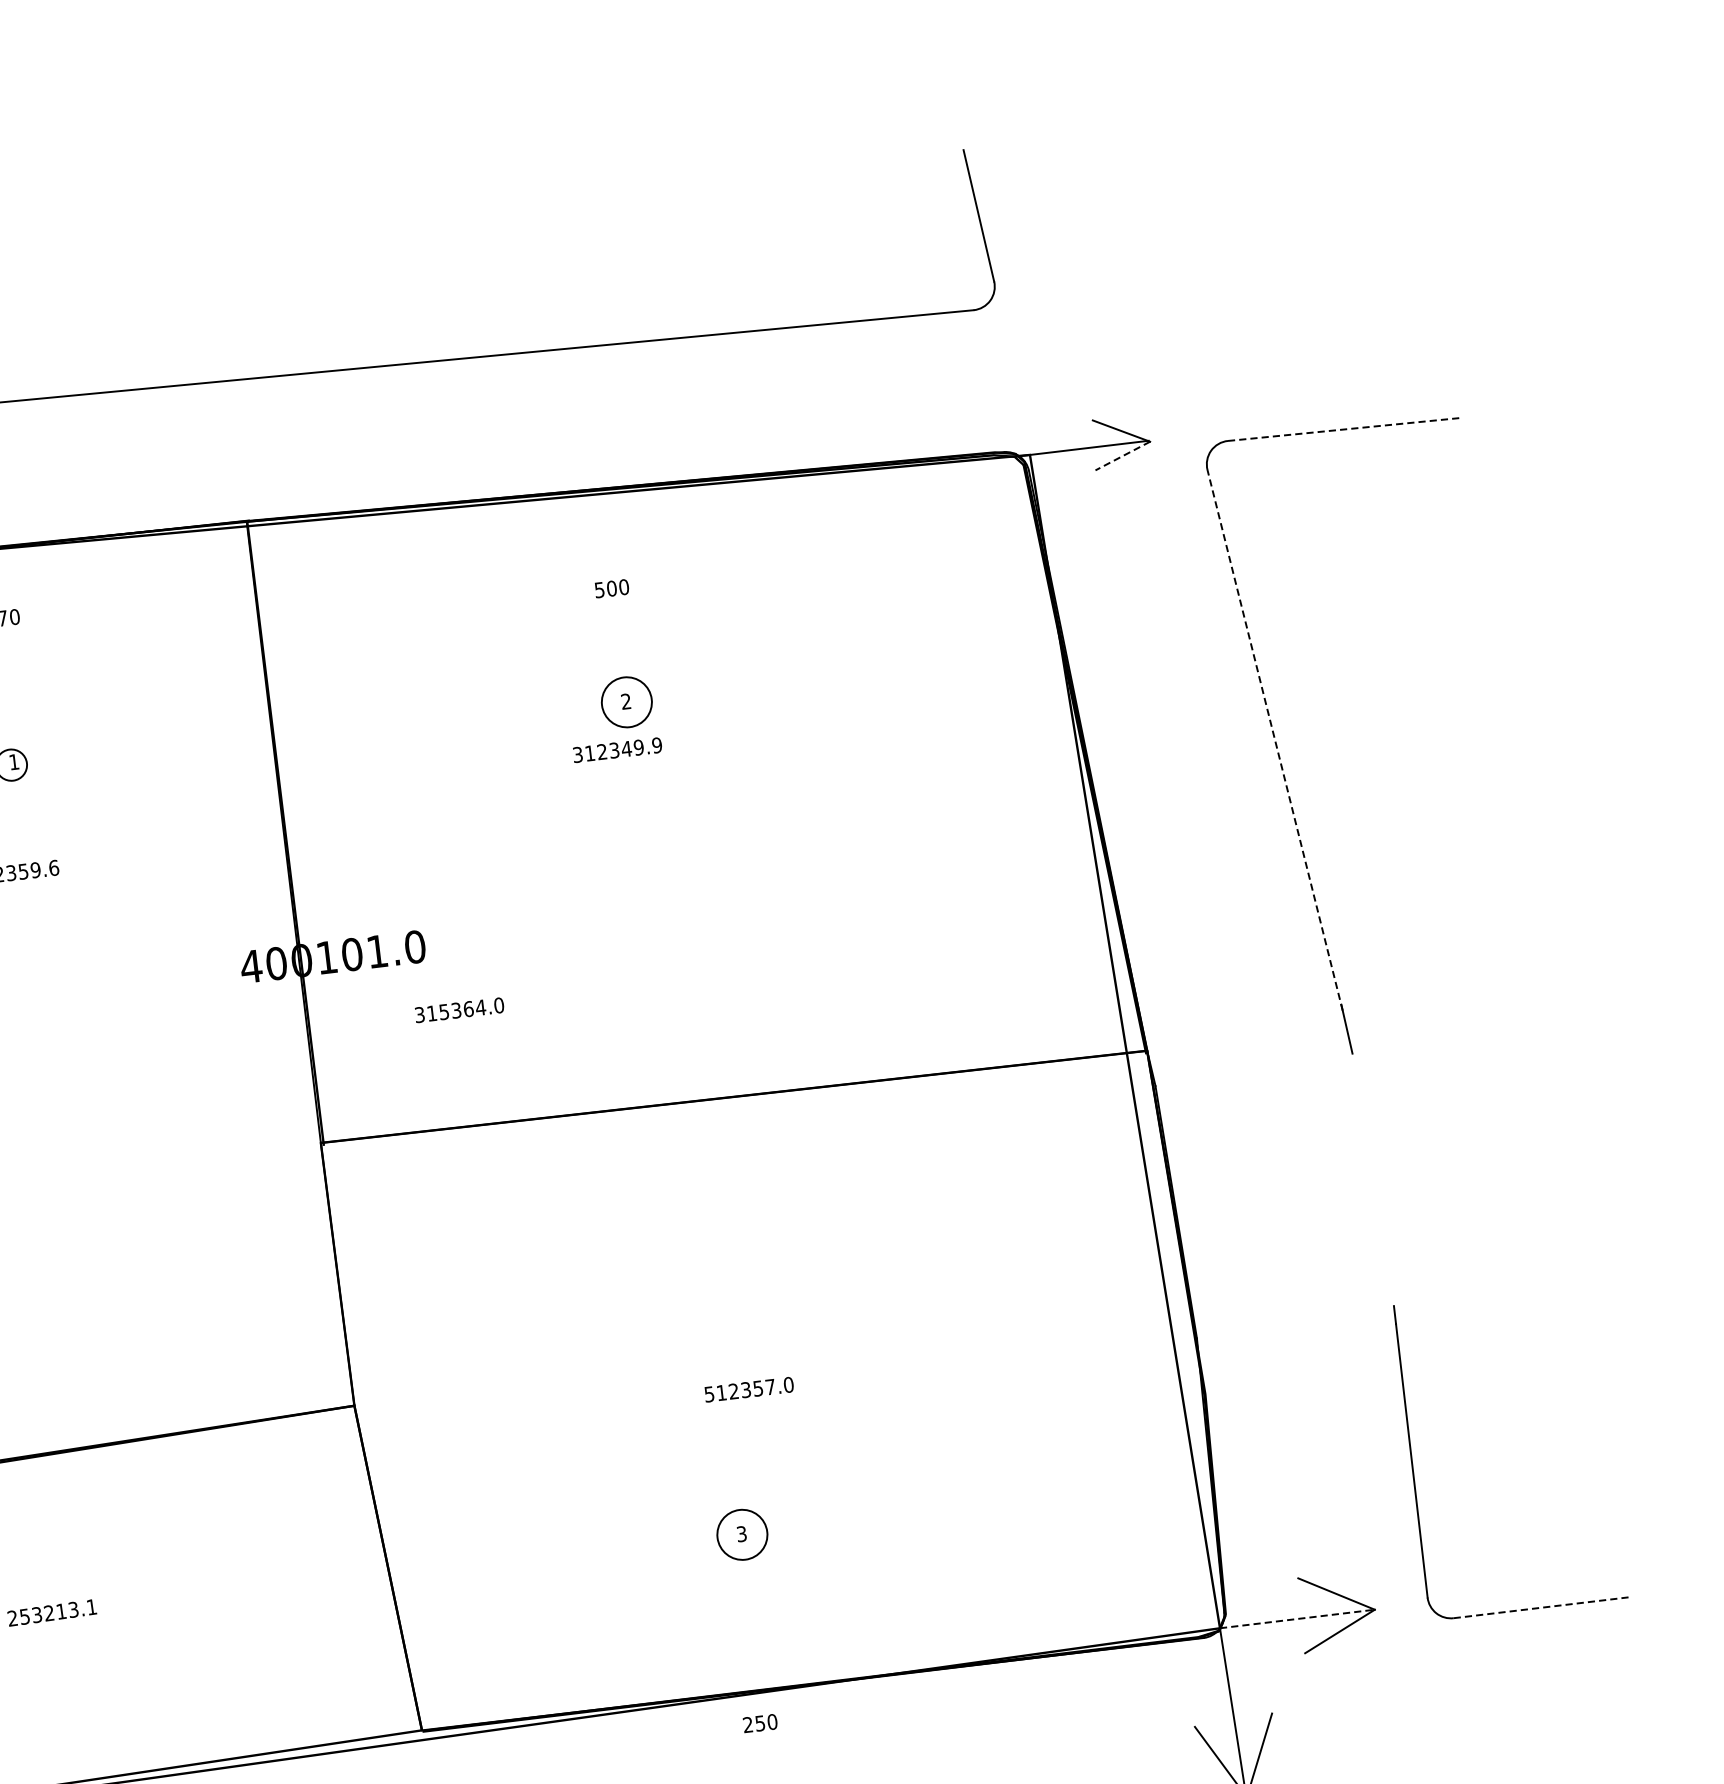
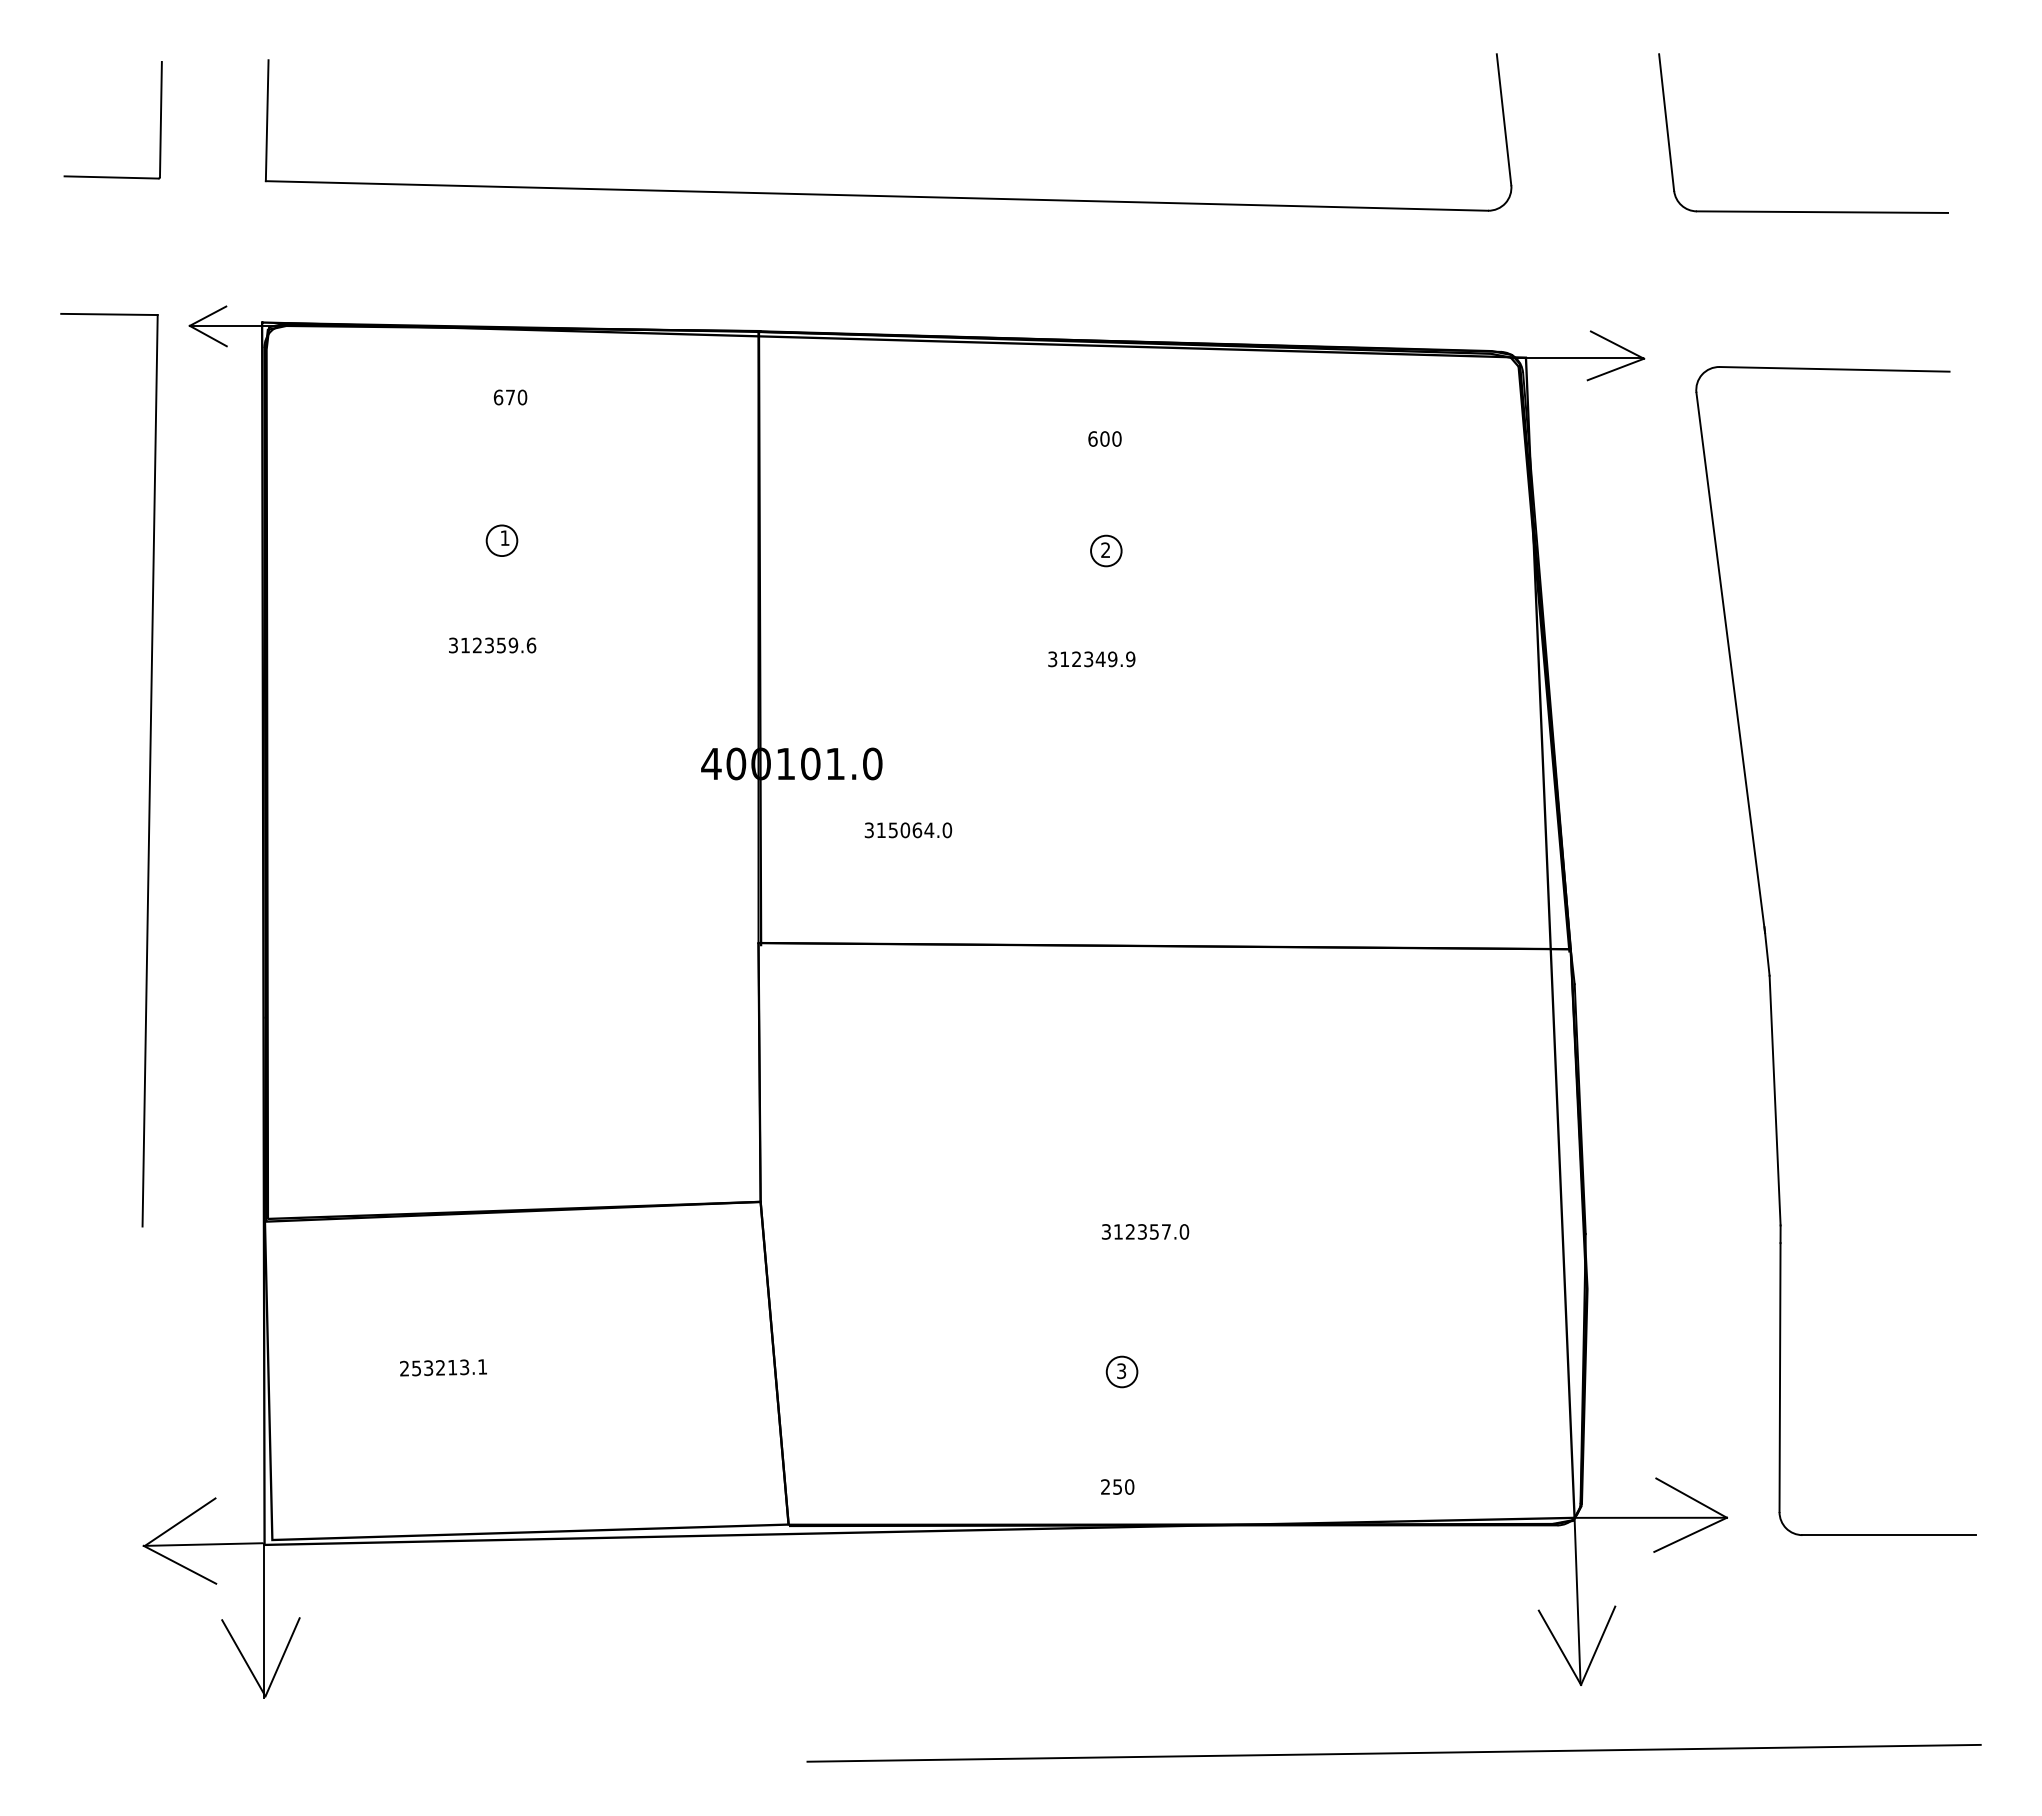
part: (1294, 272) -> (1803, 211), added
line: (1345, 429) -> (1834, 369), dashed -> solid
line: (1122, 456) -> (1615, 369), dashed -> solid
text: (599, 589) -> (1092, 438), 500 -> 600
circle: (627, 701) -> (1106, 550), size x0.62
line: (1274, 739) -> (1730, 662), dashed -> solid
text: (617, 750) -> (1091, 659), moved
text: (456, 1010) -> (905, 830), 315364.0 -> 315064.0
line: (1372, 1179) -> (1774, 1100), added
text: (709, 1393) -> (1106, 1231), 512357.0 -> 312357.0
circle: (741, 1534) -> (1121, 1371), size x0.62
line: (1542, 1608) -> (1889, 1535), dashed -> solid
line: (1298, 1618) -> (1651, 1517), dashed -> solid
text: (760, 1722) -> (1117, 1486), moved

